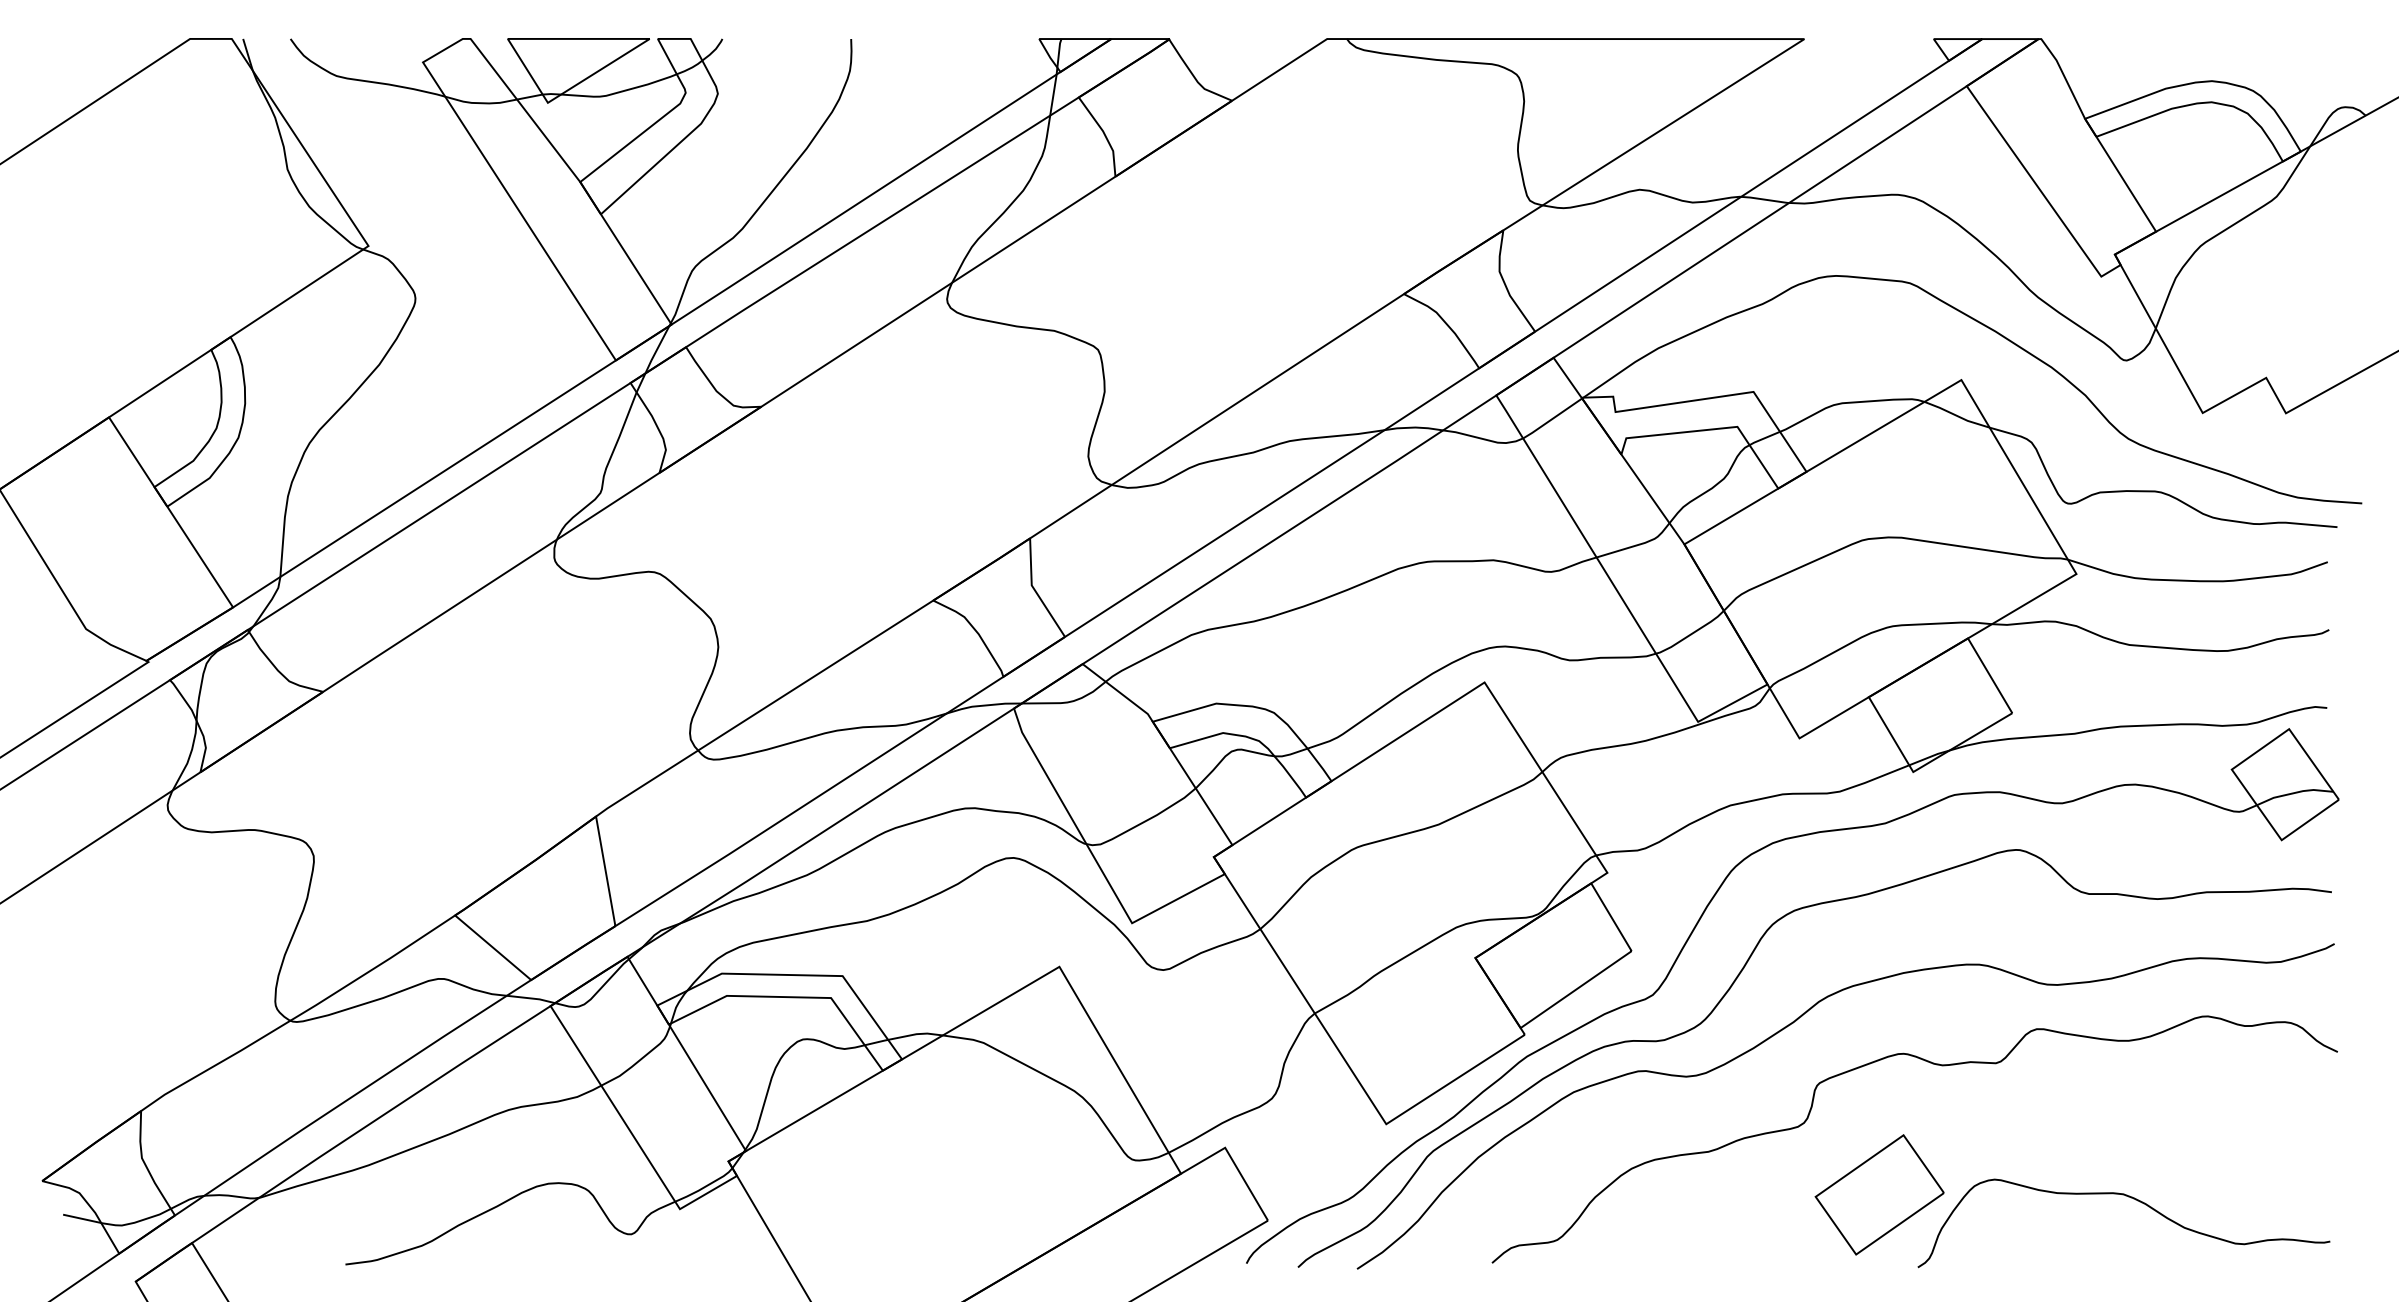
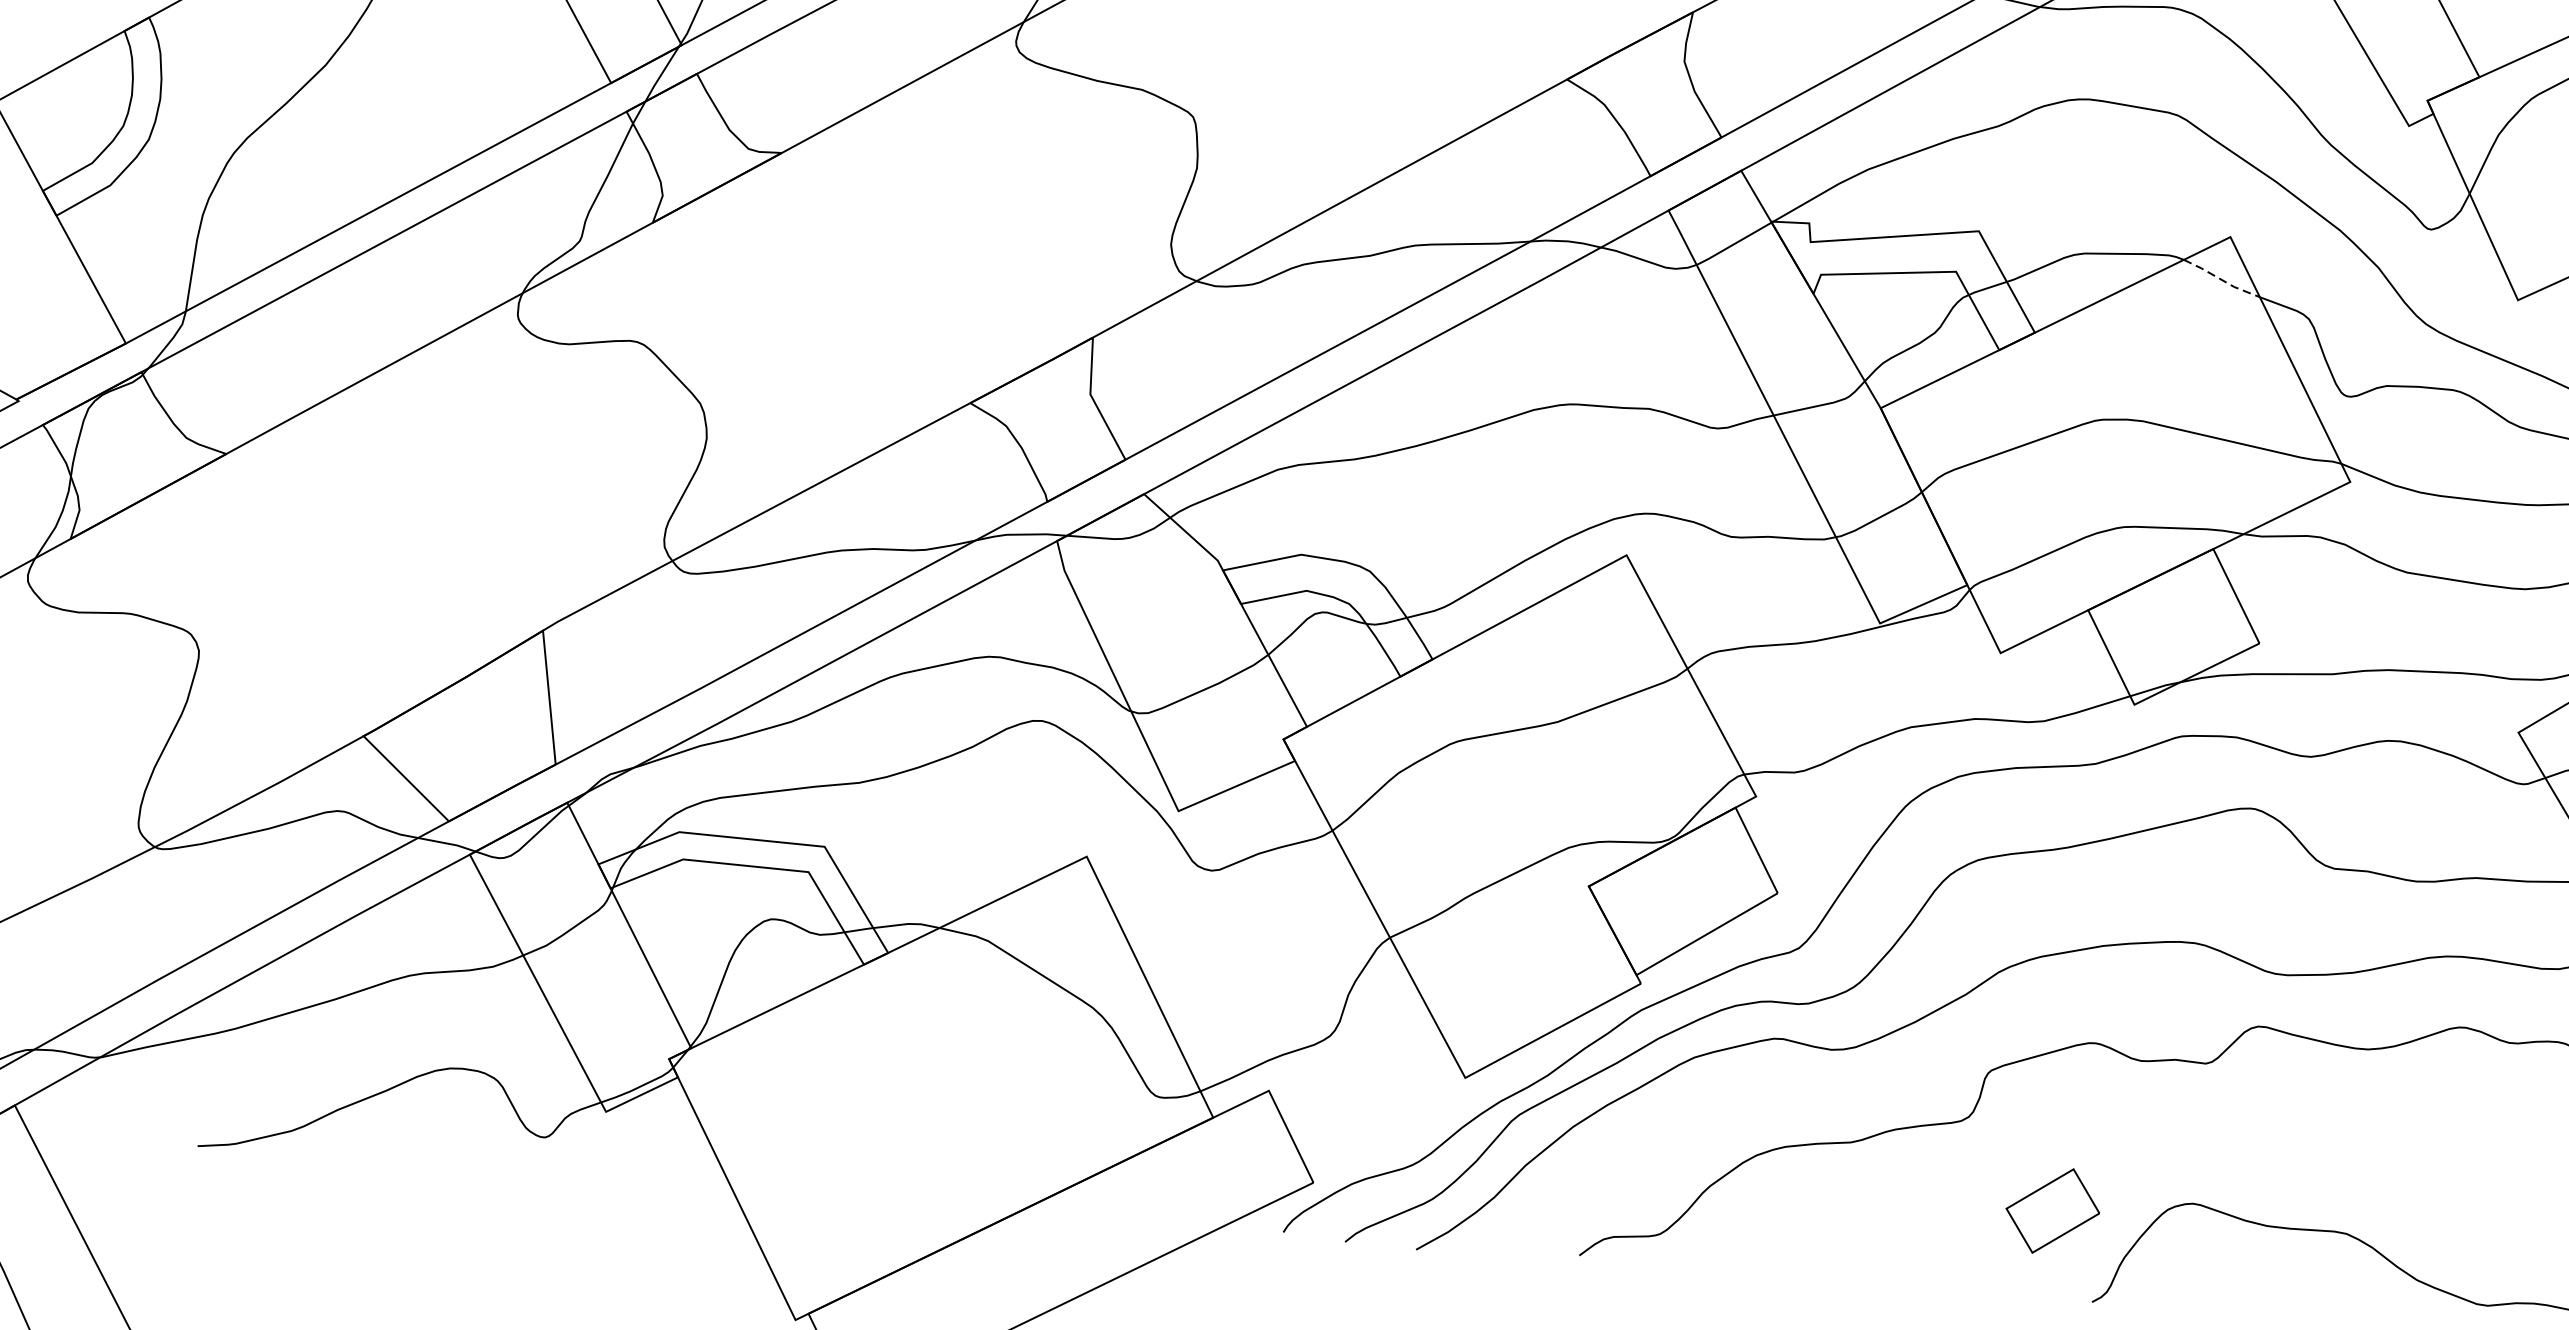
line: (1956, 415) -> (2221, 279), solid -> dashed
part: (1879, 1194) -> (2052, 1210), size x0.6

